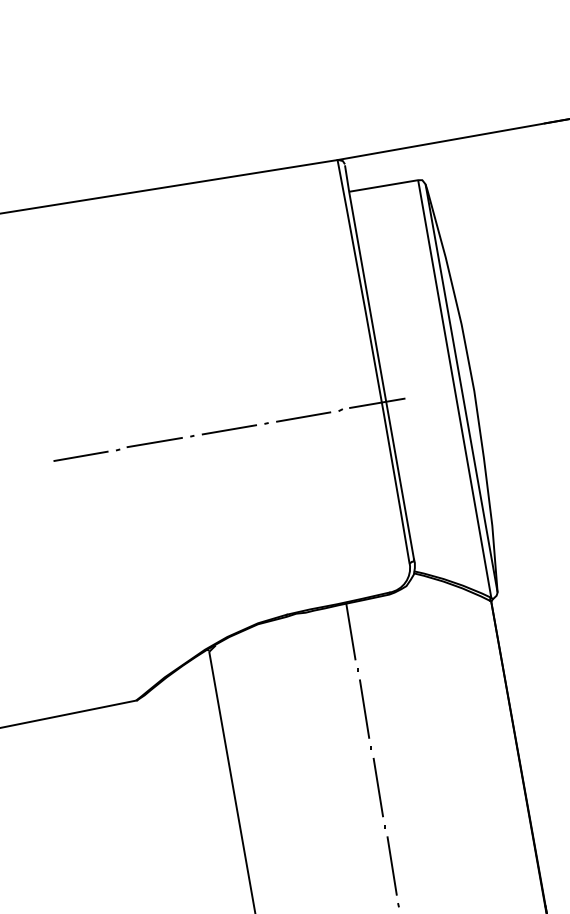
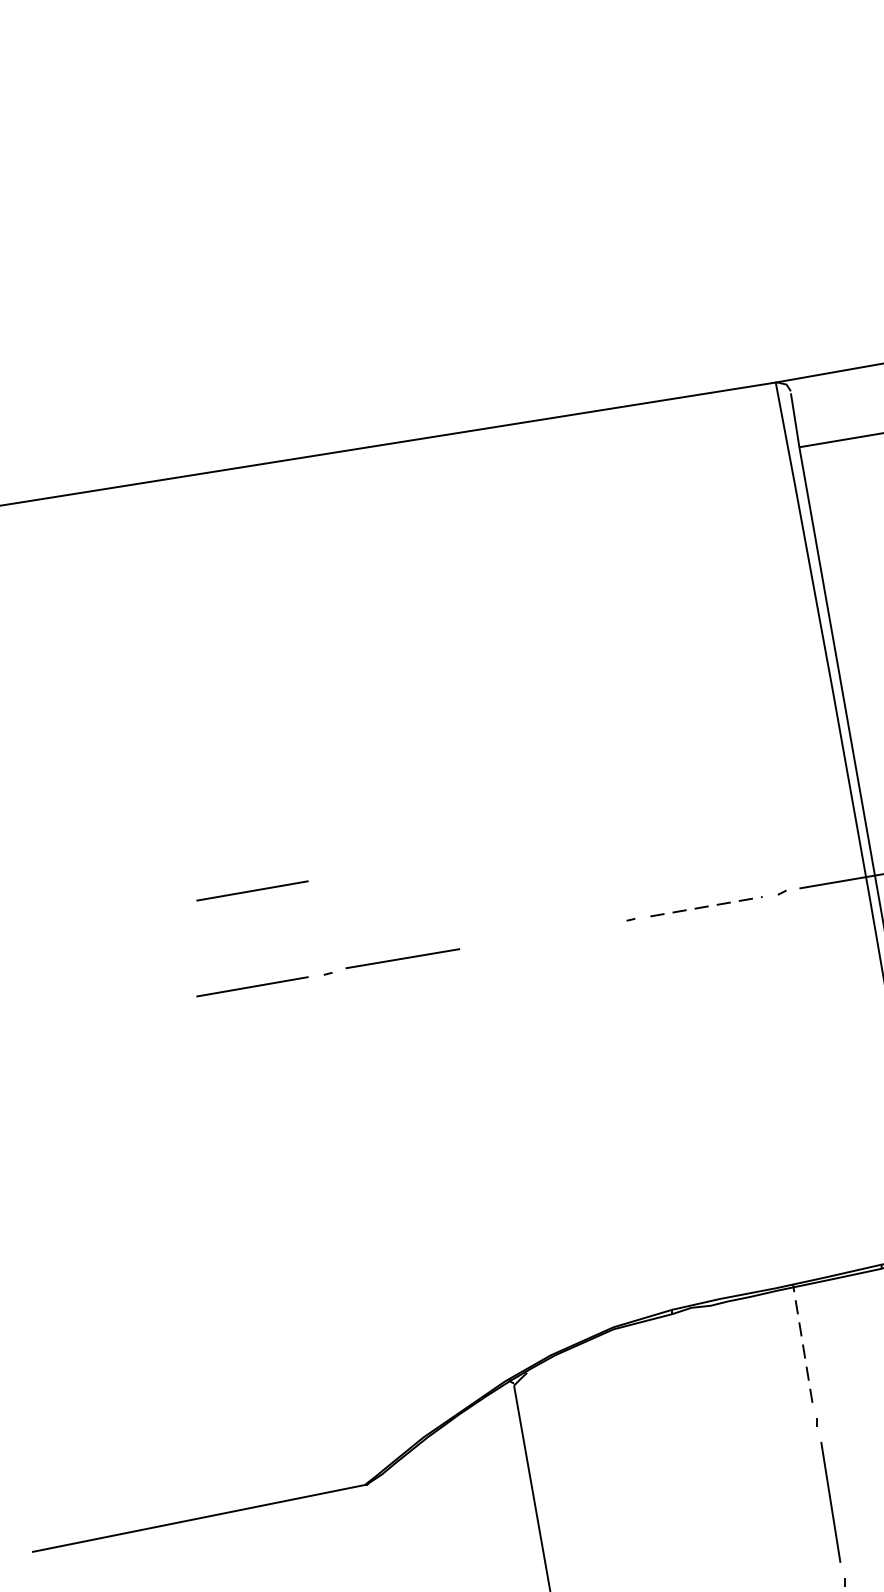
line: (80, 408) -> (251, 889), added
line: (303, 417) -> (706, 907), solid -> dashed
line: (223, 430) -> (543, 934), removed
line: (350, 631) -> (802, 1344), solid -> dashed

